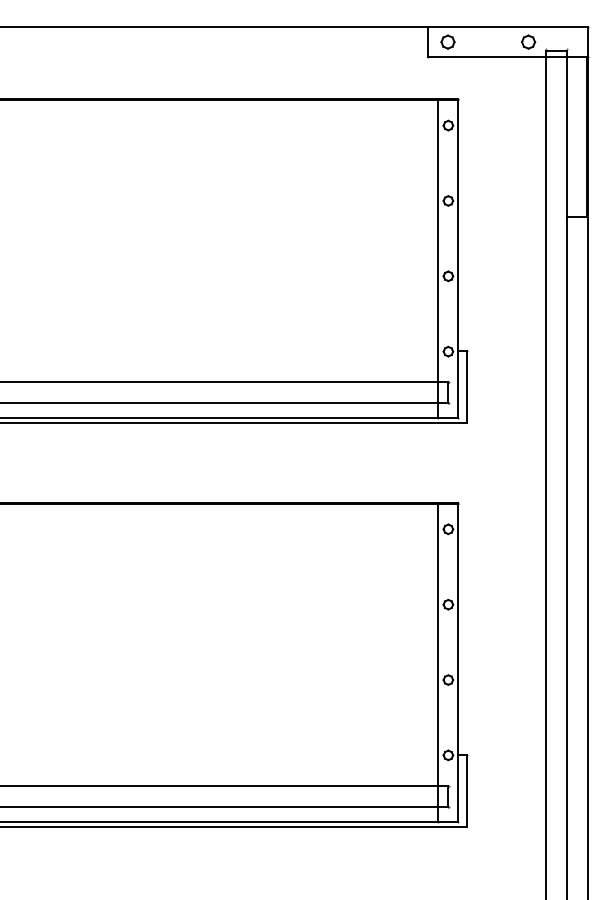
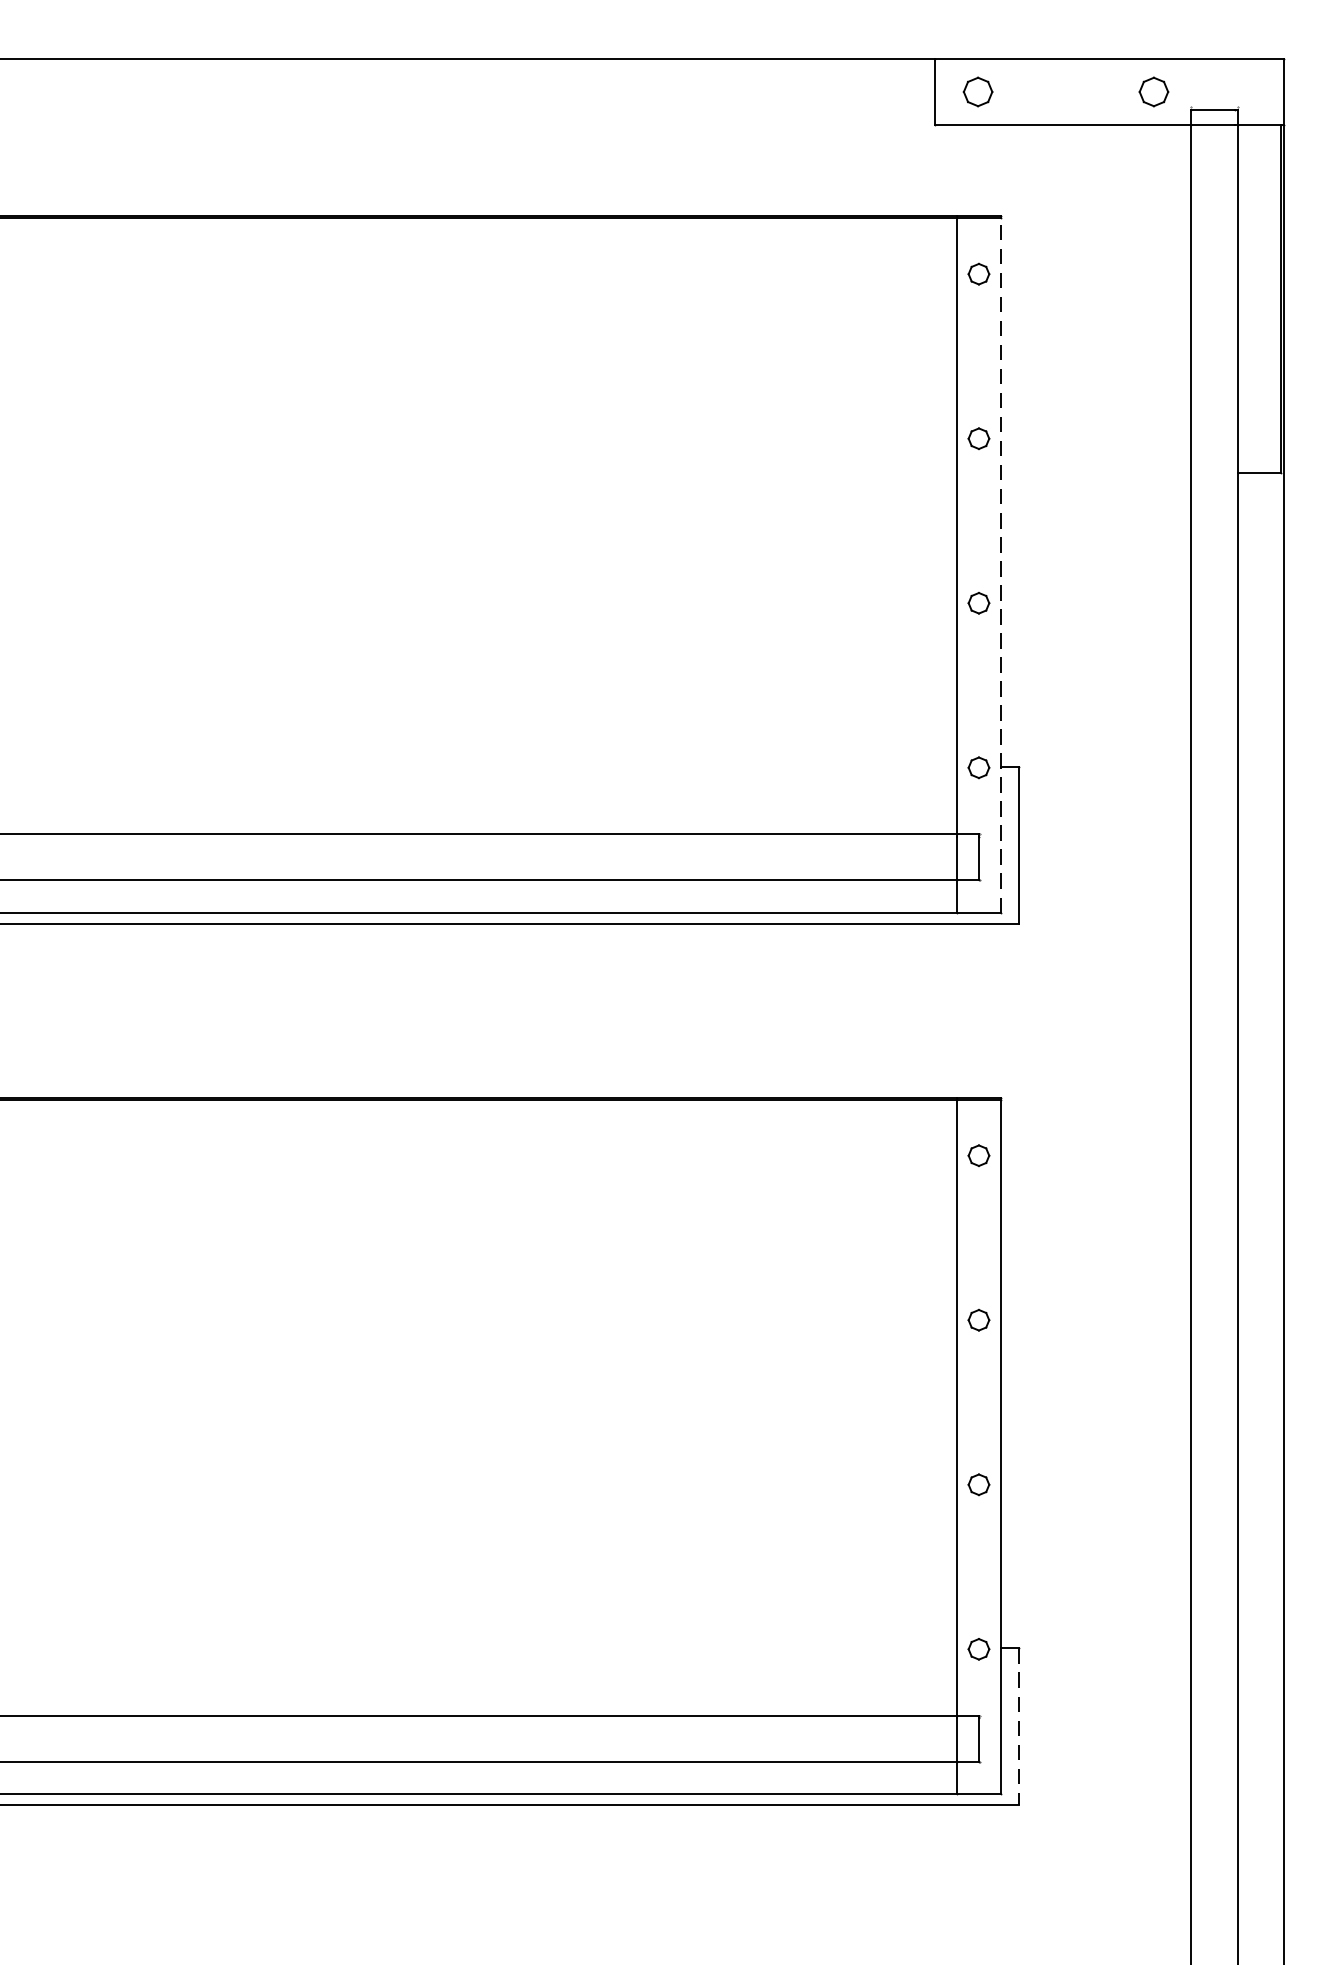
line: (458, 258) -> (1001, 564), solid -> dashed
line: (466, 790) -> (1018, 1725), solid -> dashed

